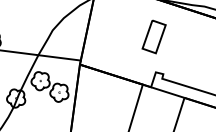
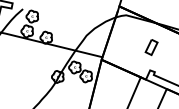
part: (153, 37) -> (151, 47), size x0.71

